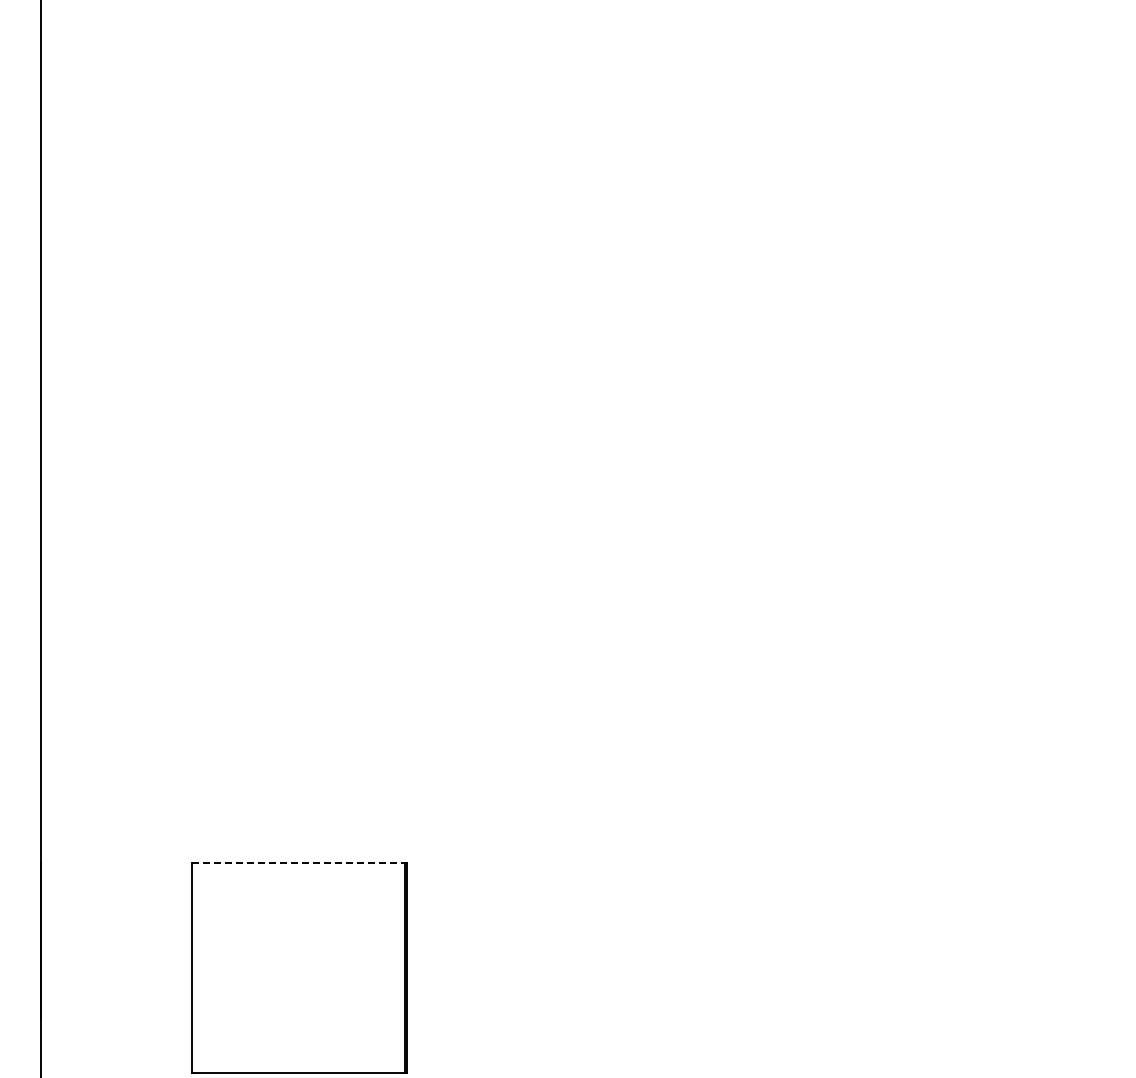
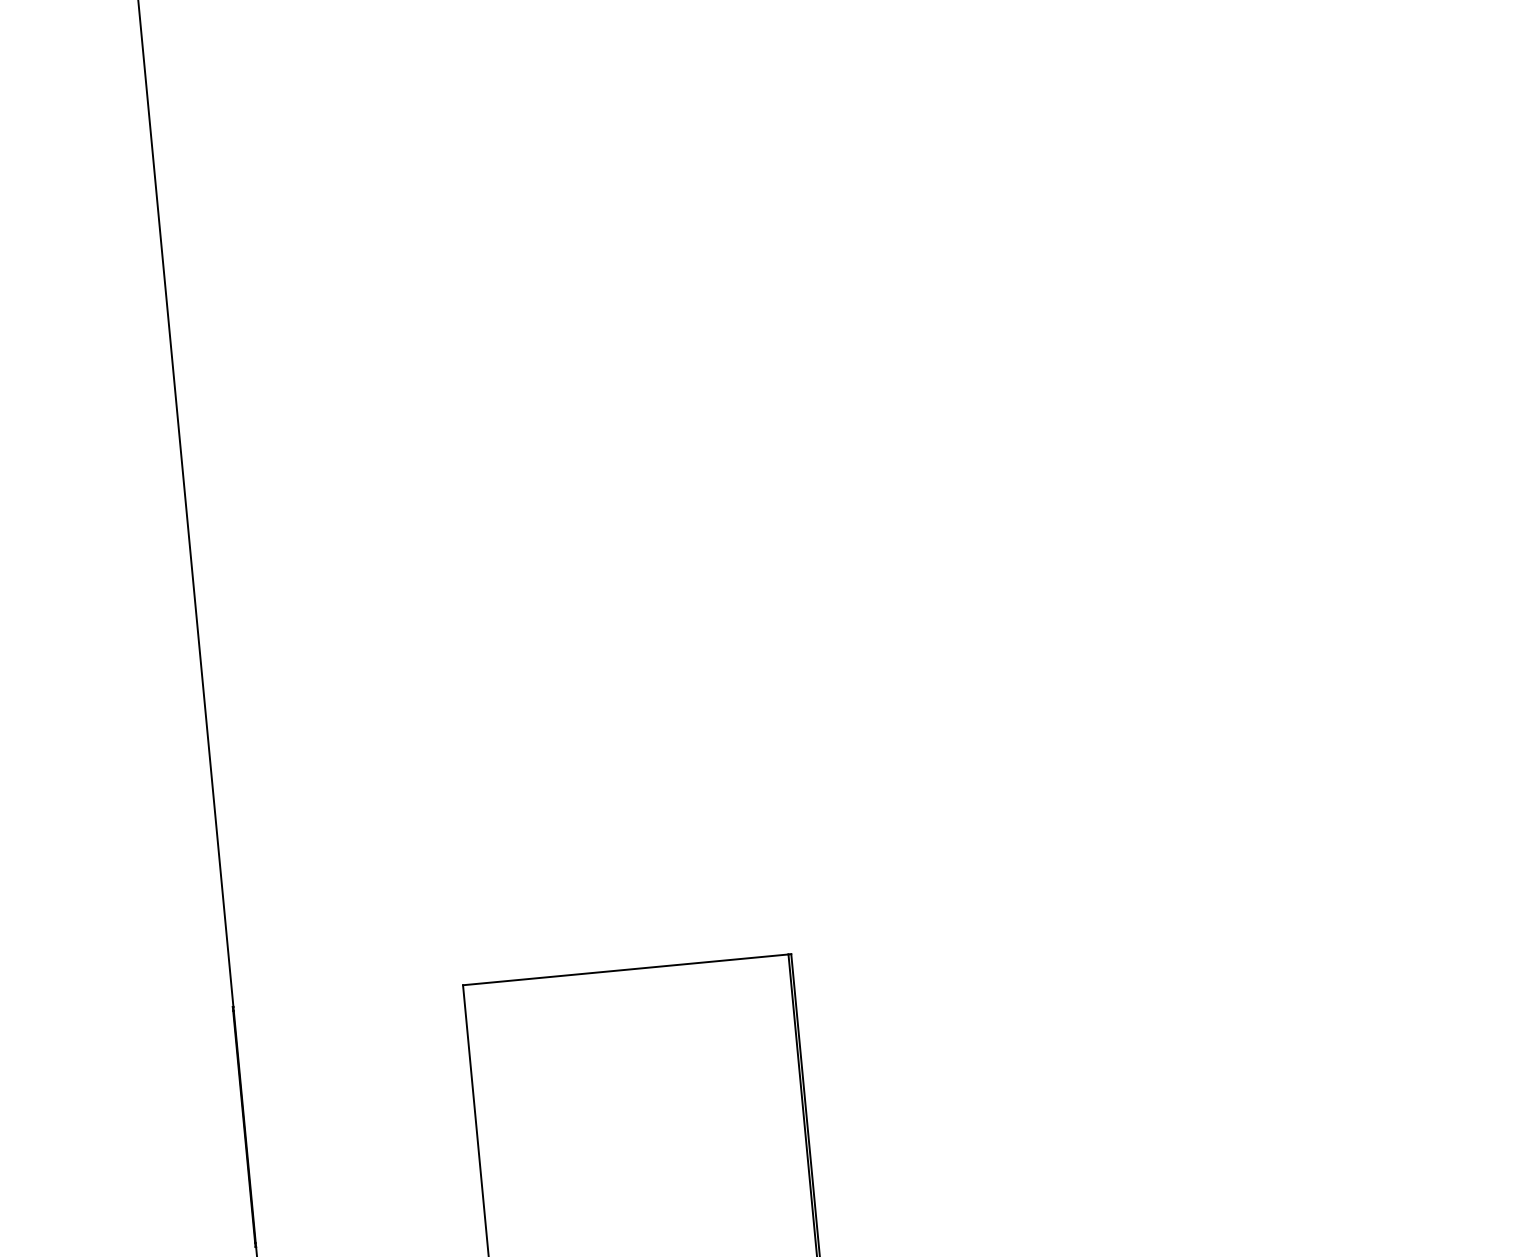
line: (298, 862) -> (625, 969), dashed -> solid

